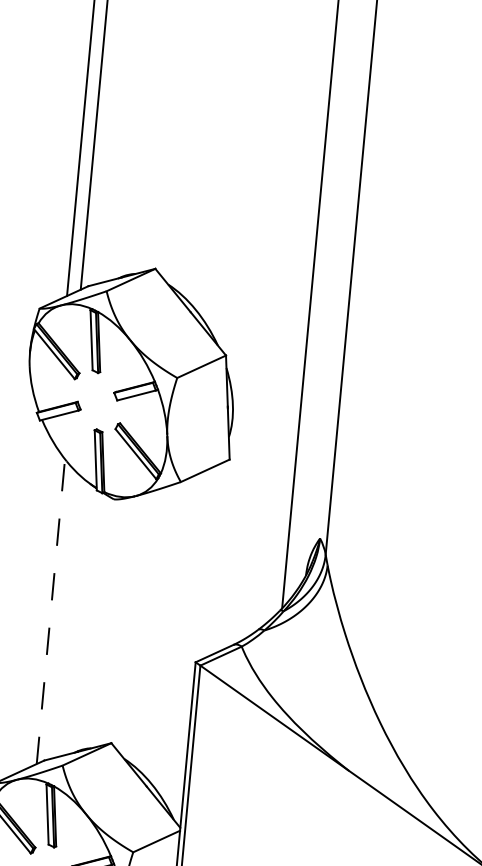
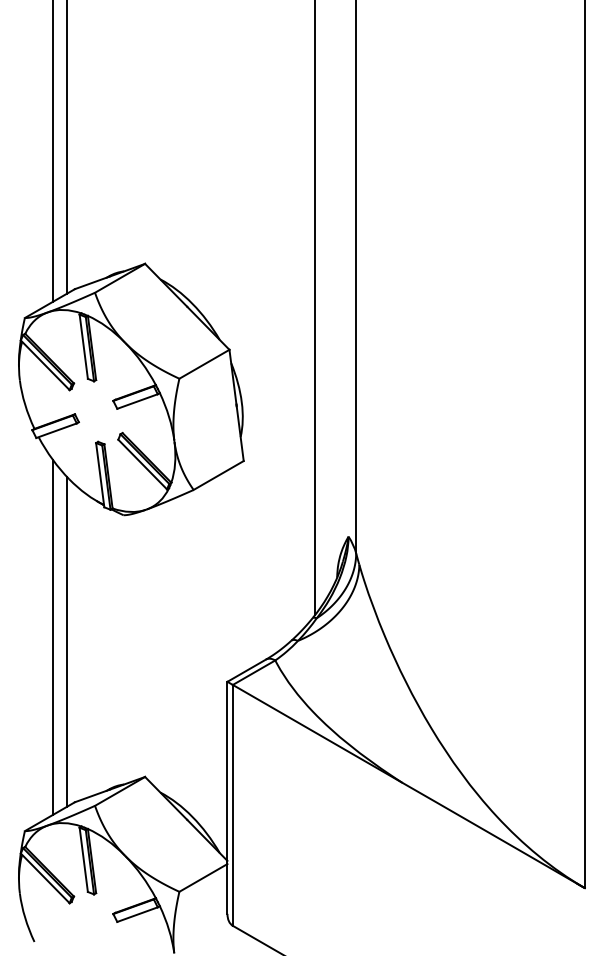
line: (38, 606) -> (53, 637), added
line: (51, 611) -> (67, 641), dashed -> solid

